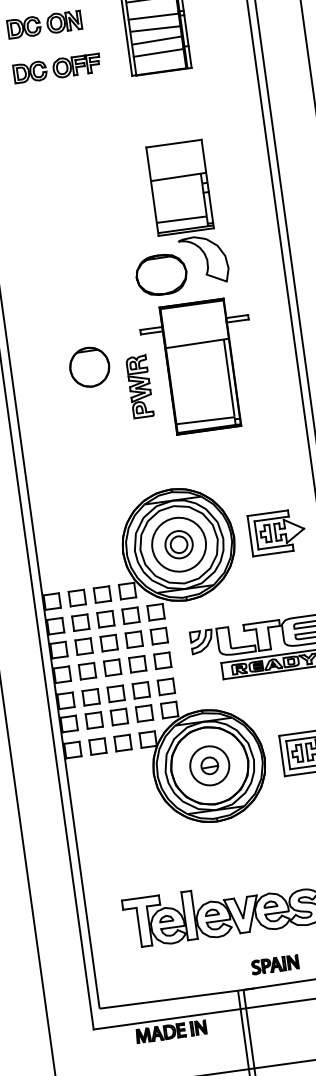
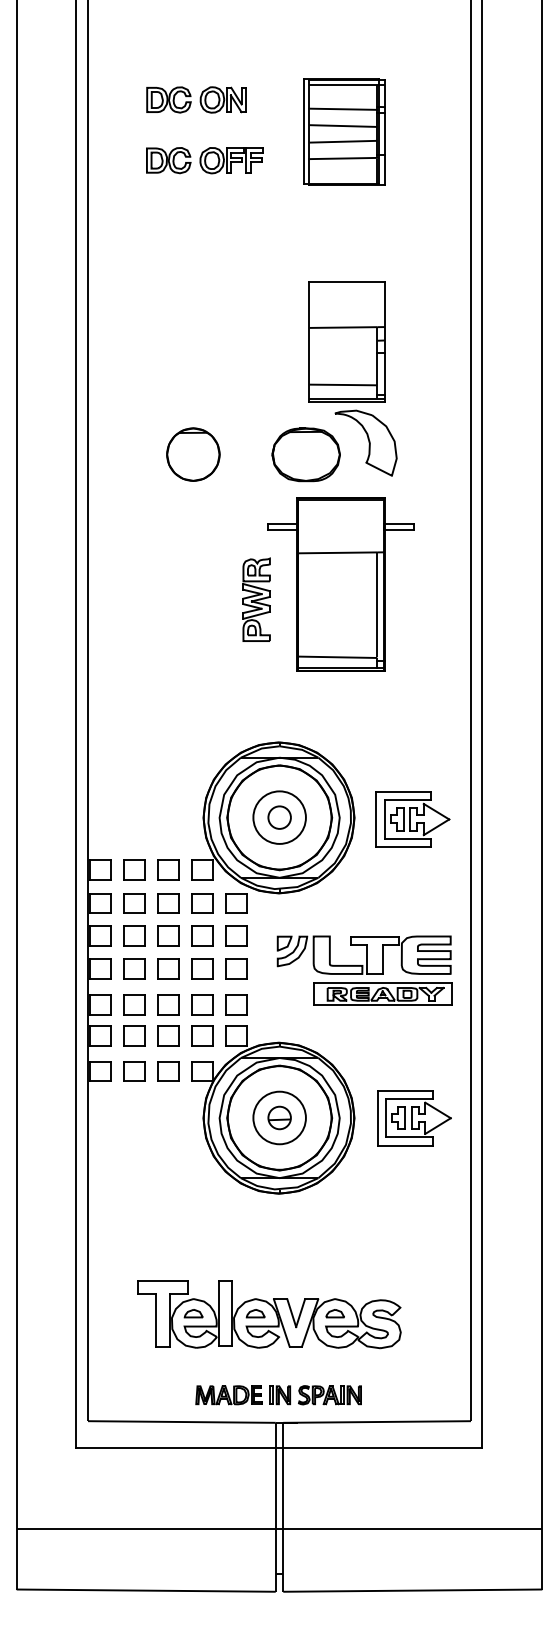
part: (89, 367) -> (193, 454), moved
circle: (178, 544) -> (279, 817), size x1.43
circle: (178, 544) -> (279, 817), size x1.43
part: (170, 1032) -> (242, 1395), moved

